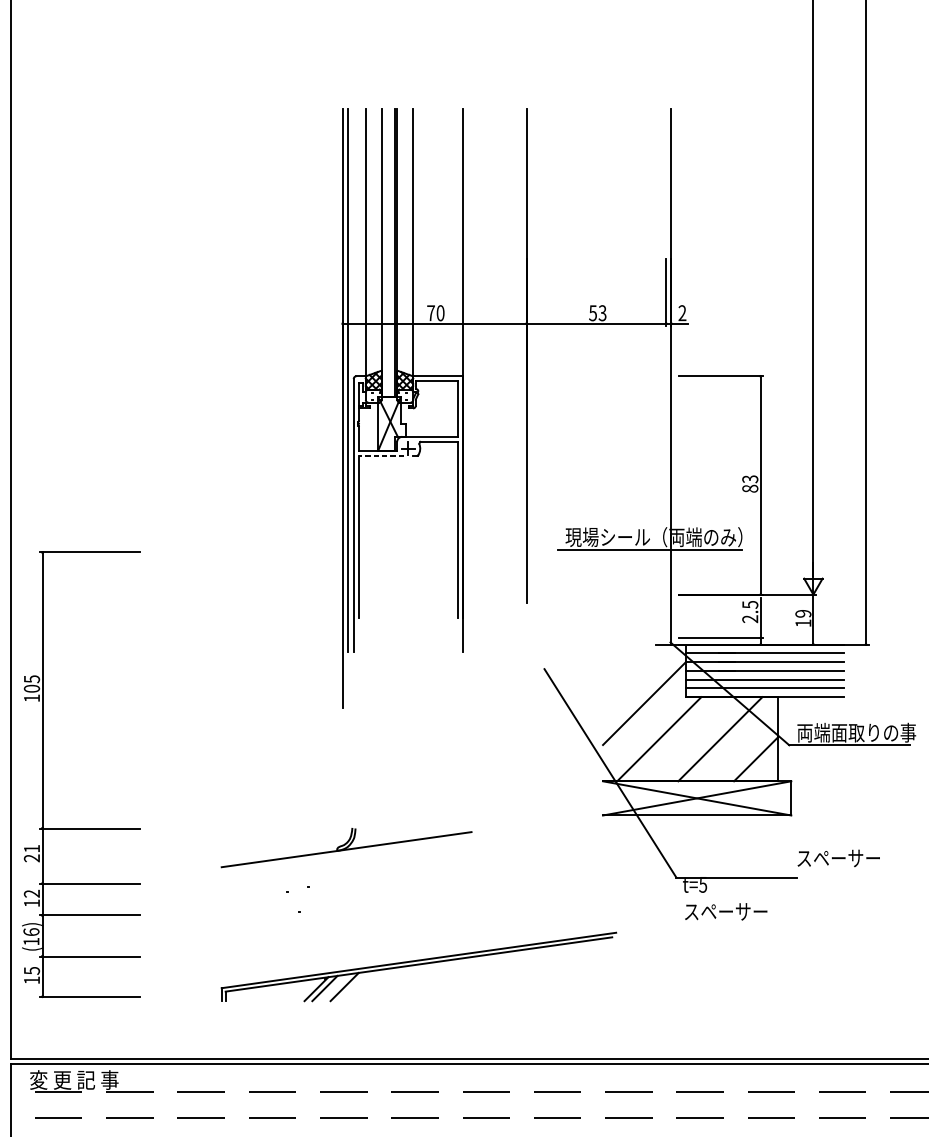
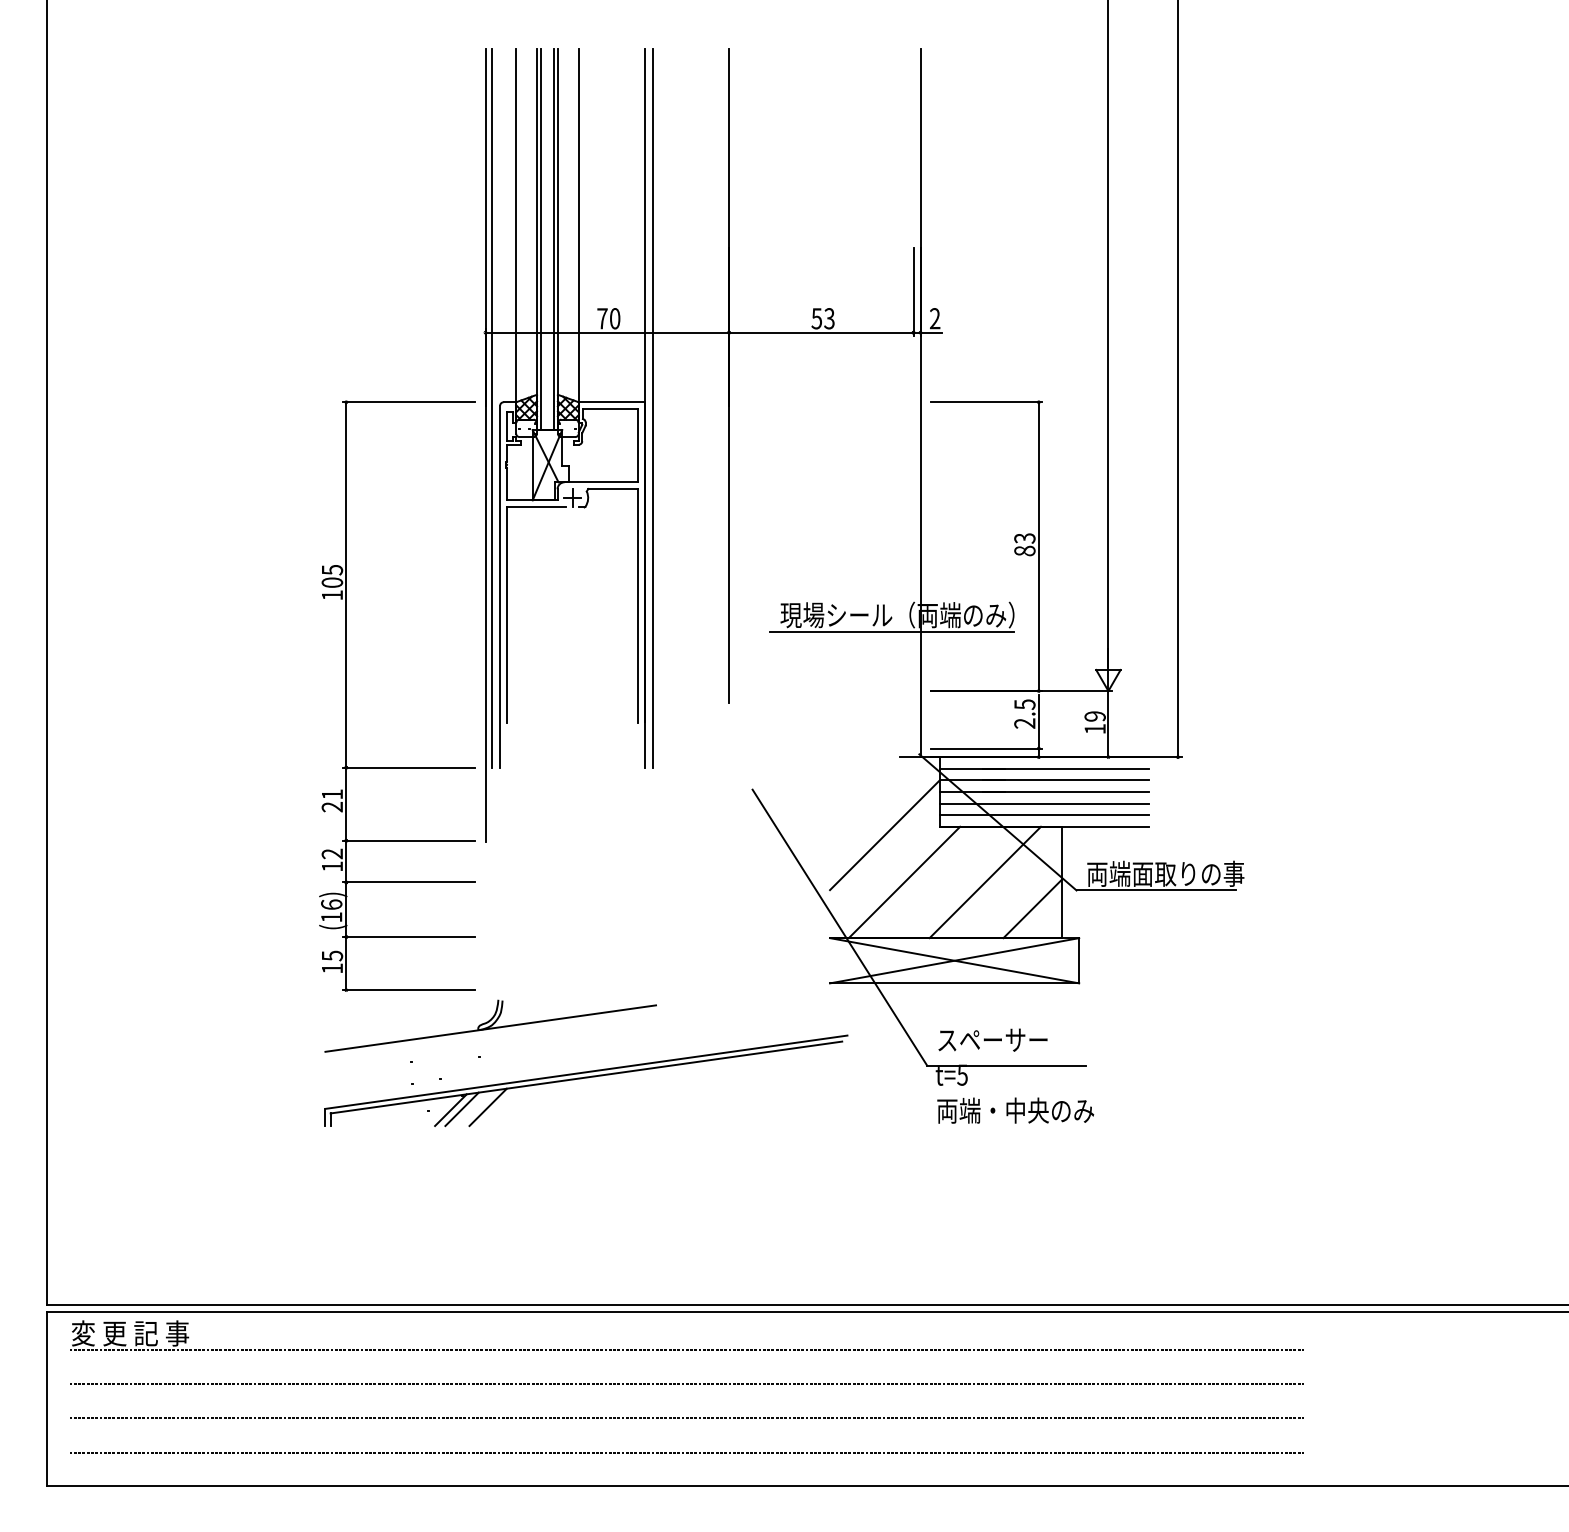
line: (384, 253) -> (540, 239), added
line: (468, 381) -> (652, 408), added
line: (381, 455) -> (536, 507), dashed -> solid
part: (42, 774) -> (346, 695), moved
text: (838, 857) -> (992, 1039), moved
text: (743, 911) -> (1015, 1110), スペーサー -> 両端・中央のみ
part: (418, 966) -> (586, 1080), moved

